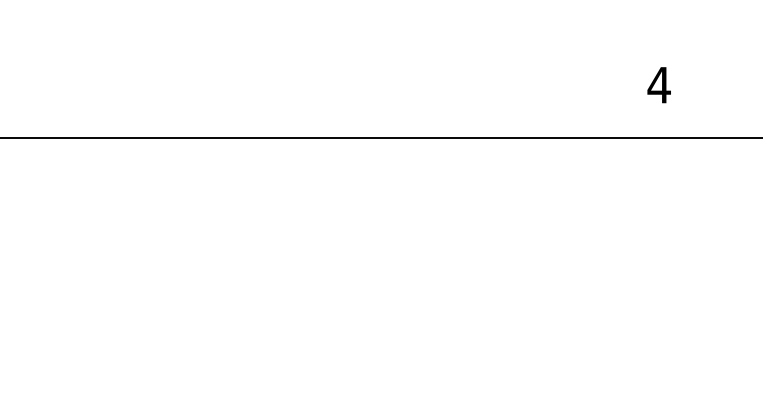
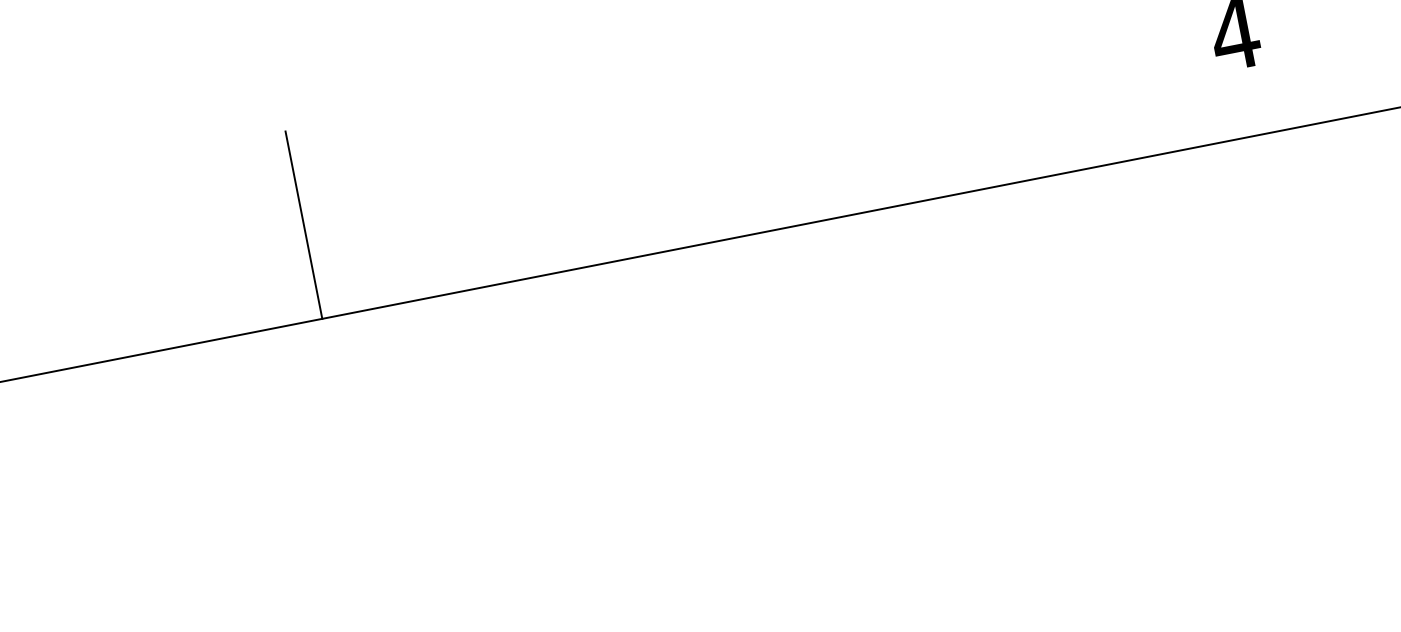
line: (174, 89) -> (303, 225), added

